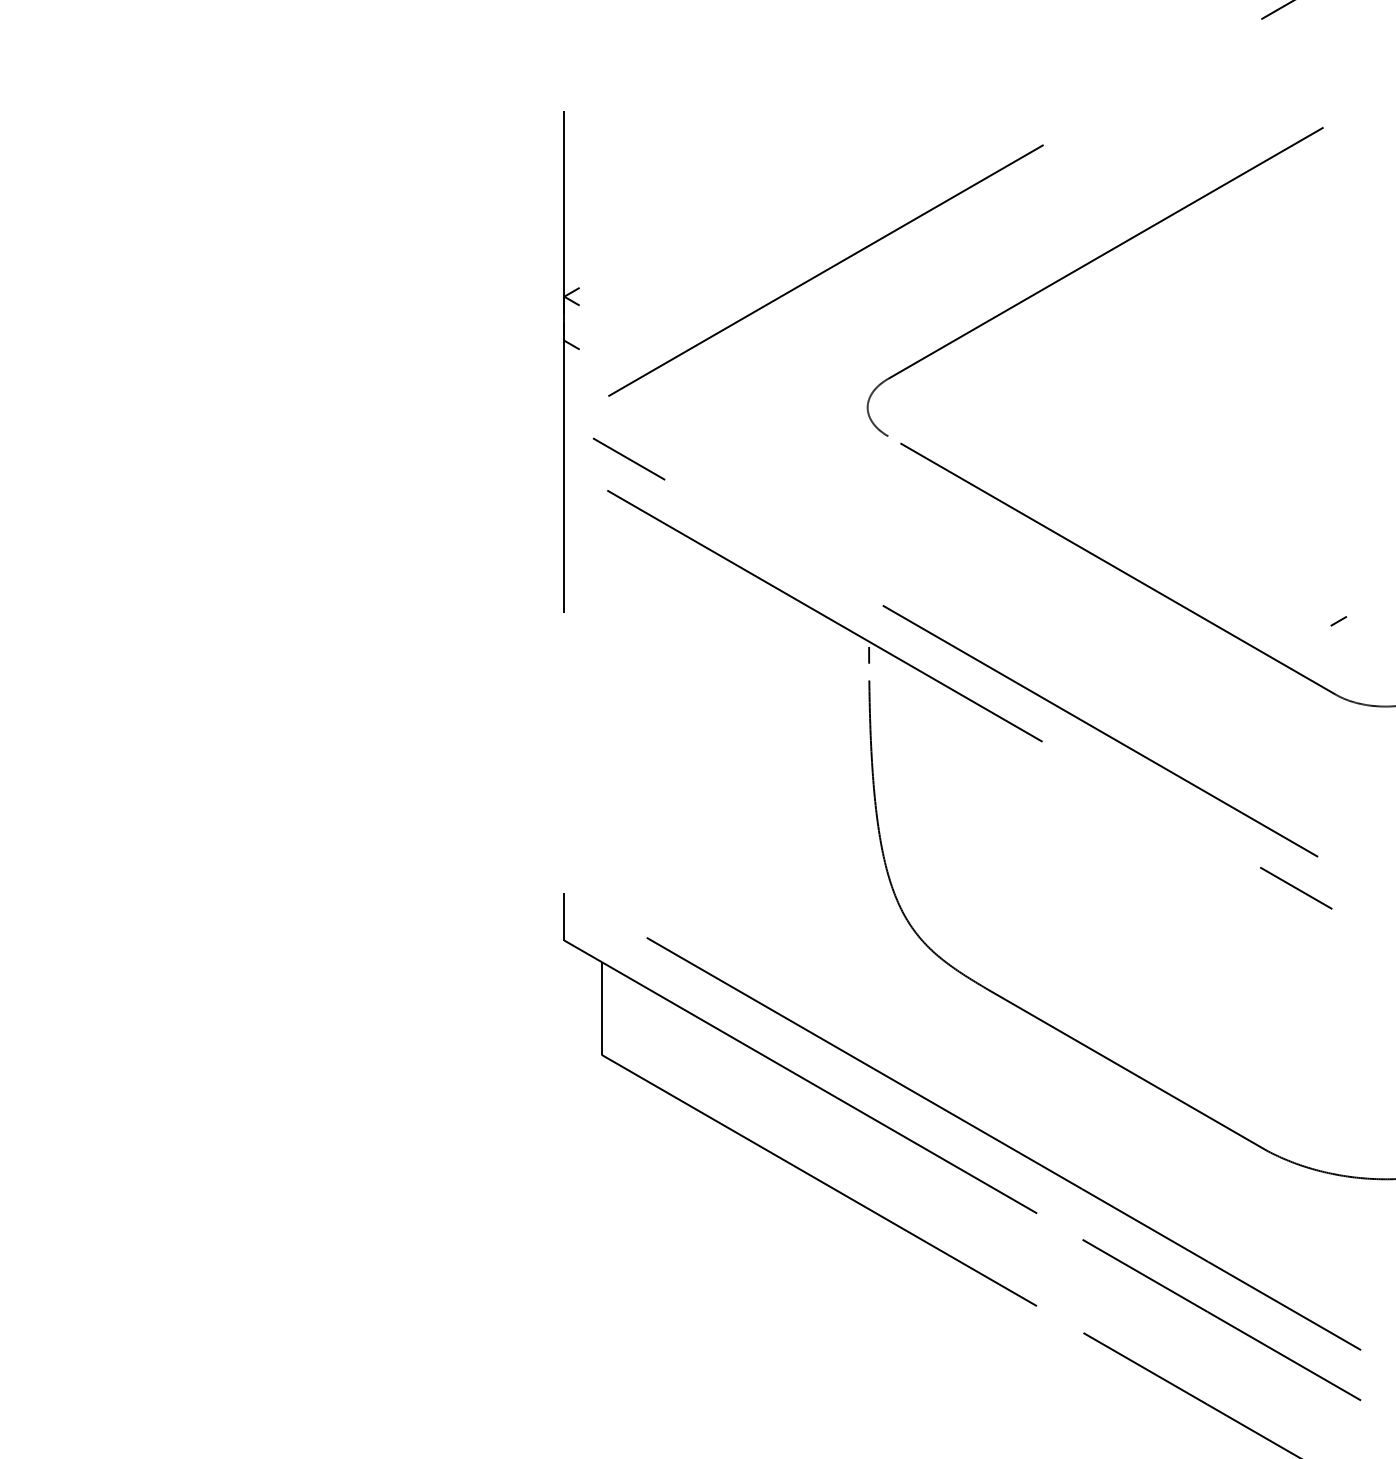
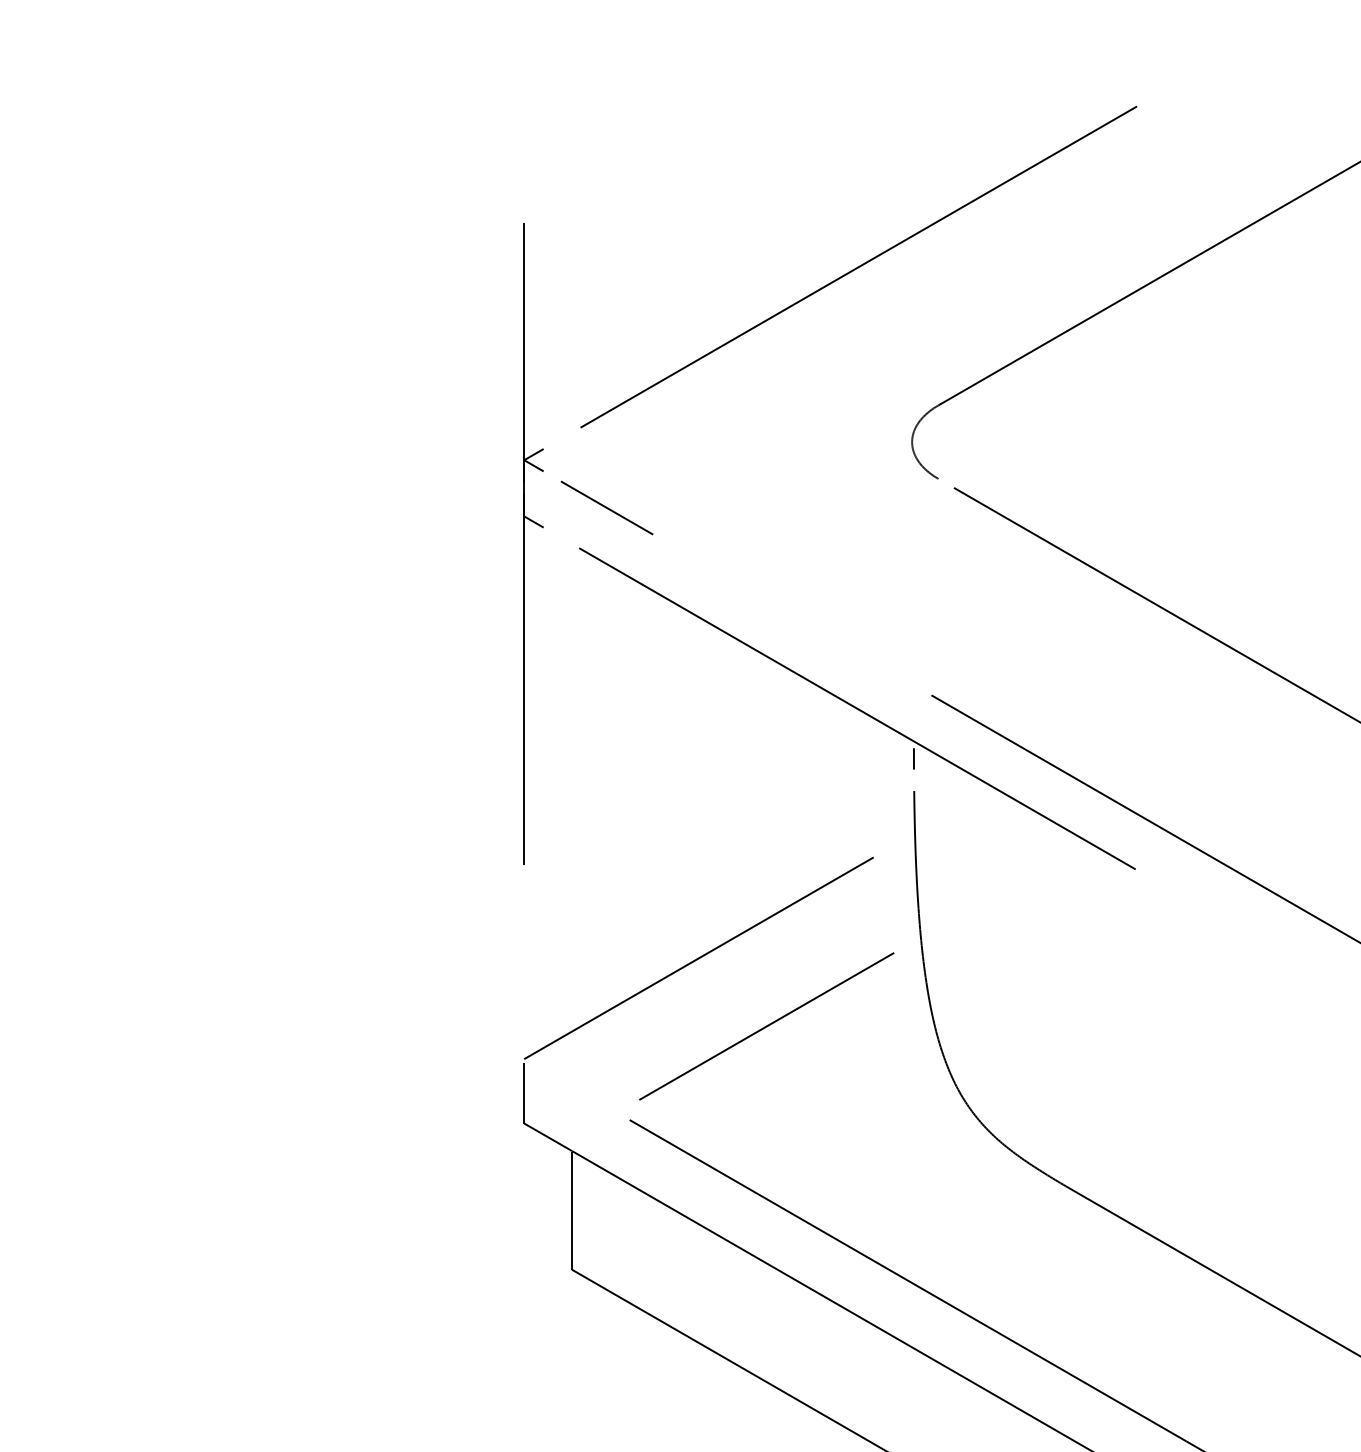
part: (564, 361) -> (524, 543), moved
line: (700, 811) -> (698, 958), added
line: (753, 864) -> (766, 1026), added

